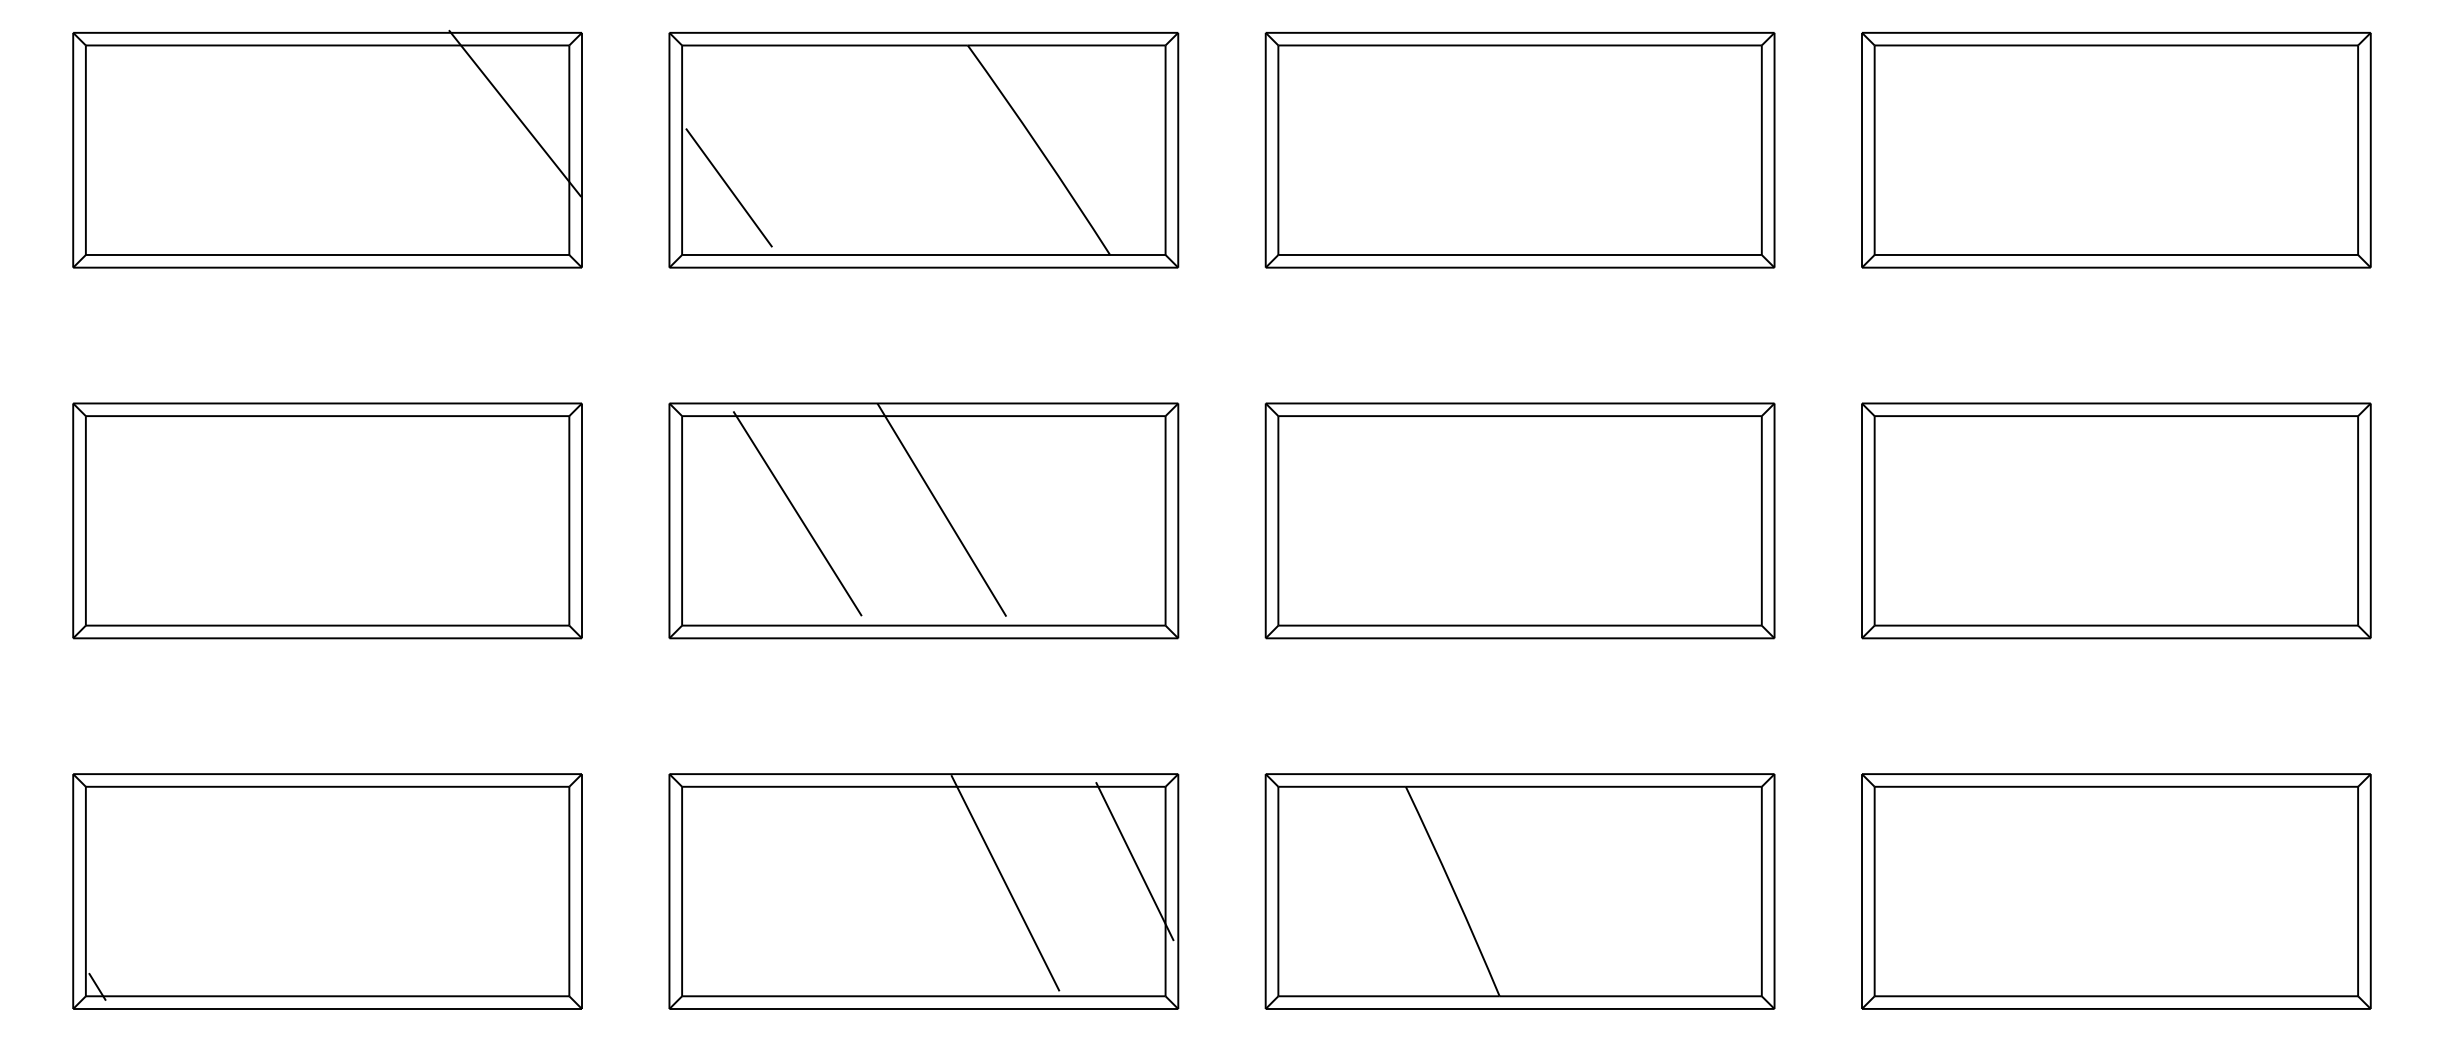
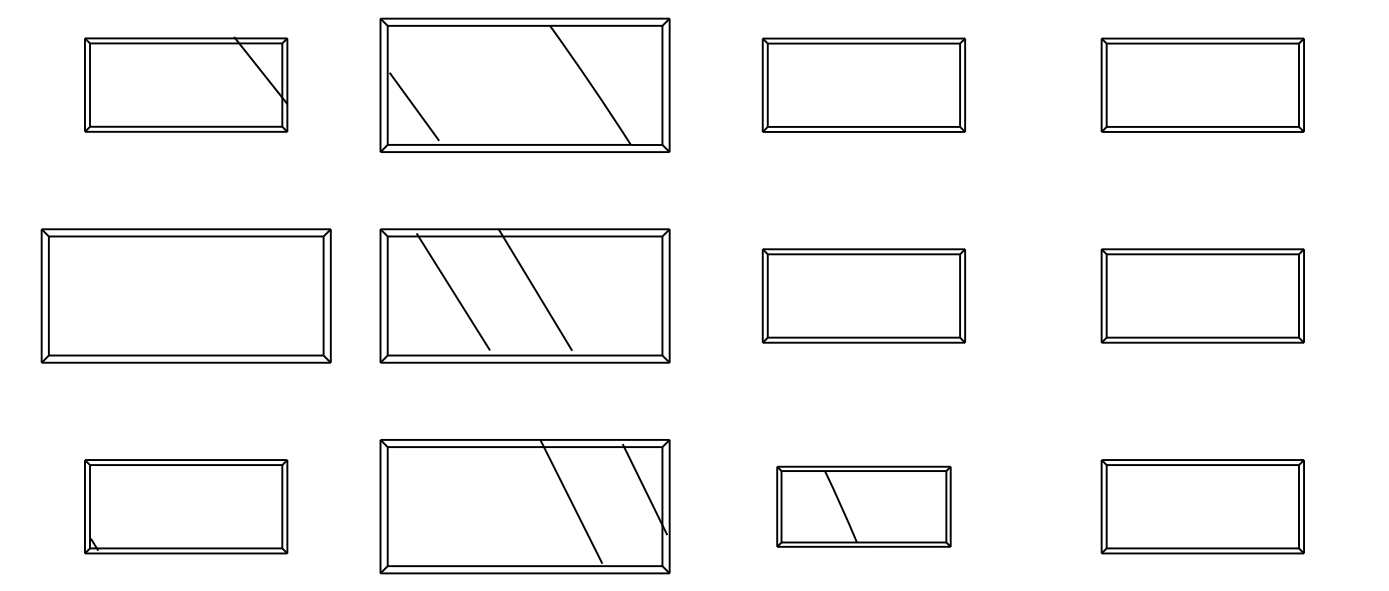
part: (326, 148) -> (185, 84), size x0.7
part: (1519, 148) -> (863, 84), size x0.7
part: (2115, 148) -> (1202, 84), size x0.7
part: (1519, 520) -> (863, 295), size x0.7
part: (2115, 520) -> (1202, 295), size x0.7
part: (326, 891) -> (185, 506), size x0.7
part: (1519, 891) -> (863, 506), size x0.6
part: (2115, 891) -> (1202, 506), size x0.7

